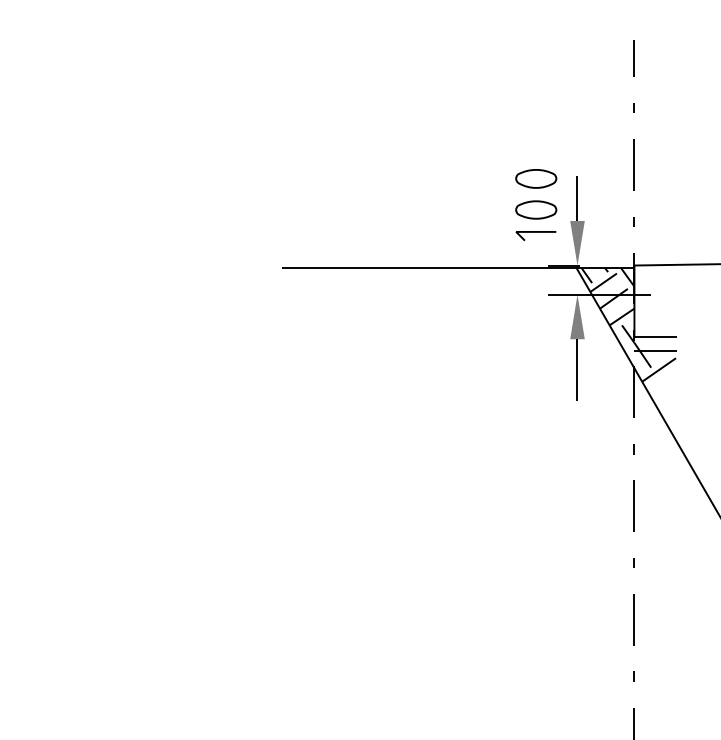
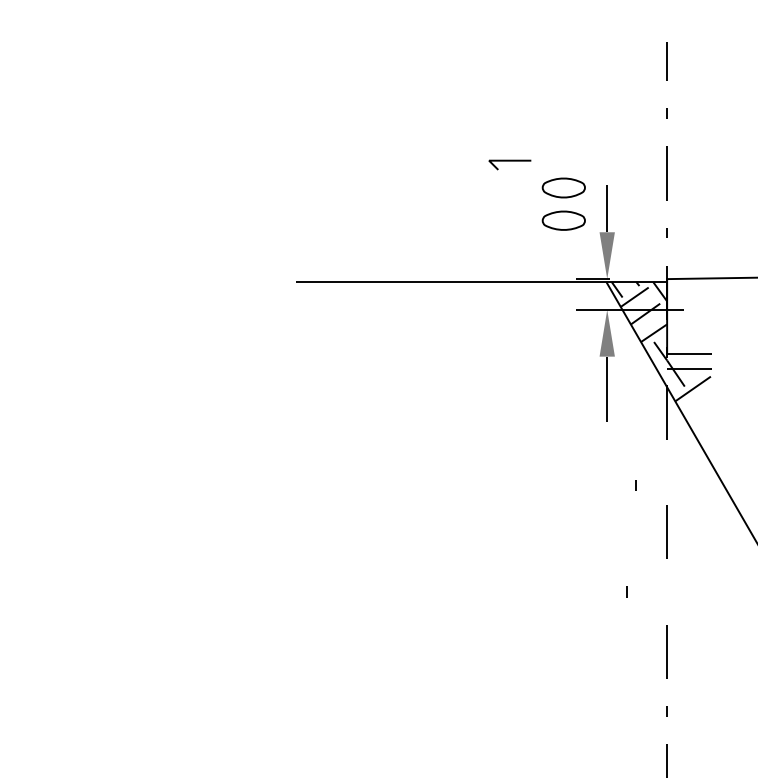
line: (535, 232) -> (509, 161), moved
line: (633, 449) -> (634, 485), moved
line: (633, 562) -> (626, 591), moved

